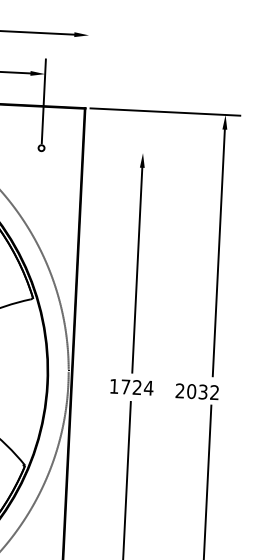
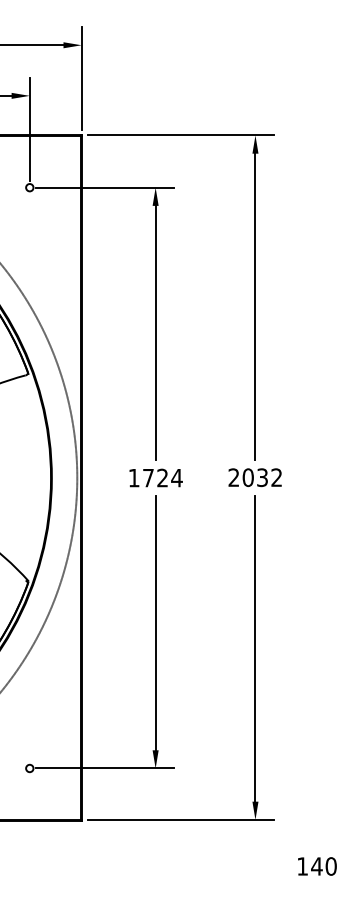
line: (87, 62) -> (81, 78), added
line: (101, 150) -> (104, 187), added
text: (196, 391) -> (254, 477), moved

